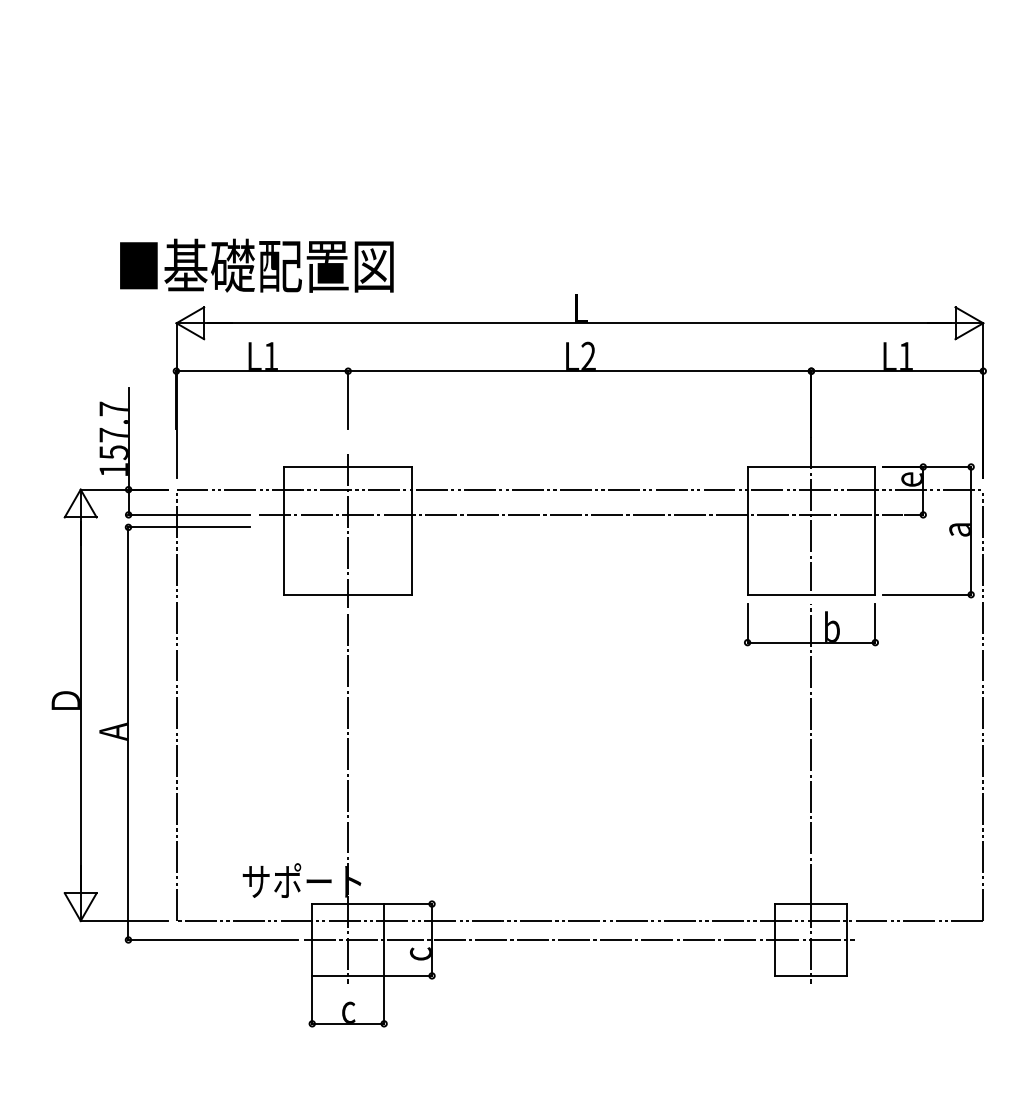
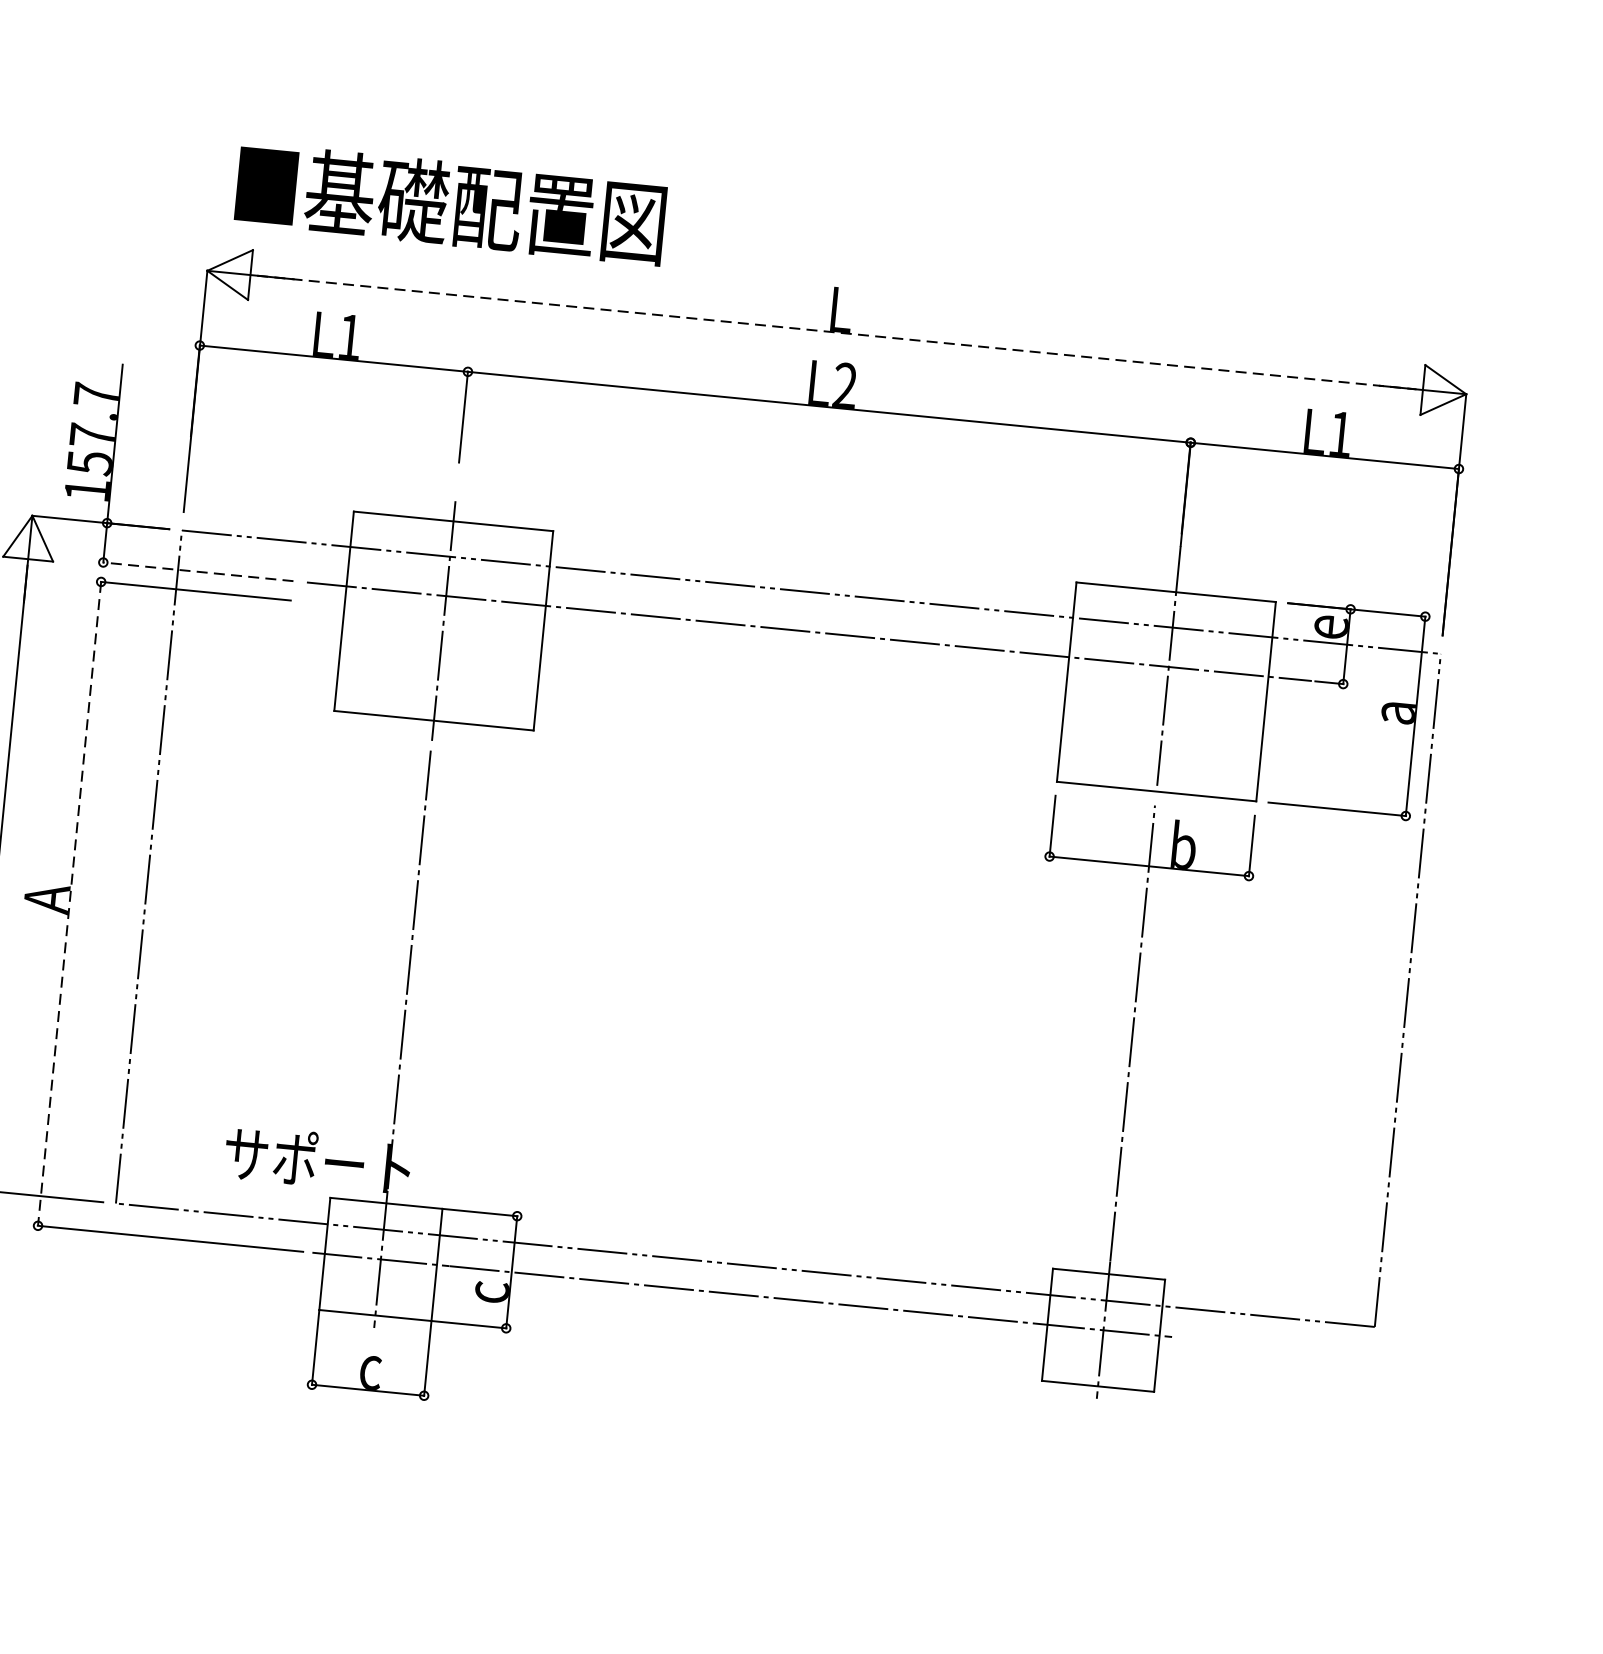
text: (256, 265) -> (450, 203), moved
line: (580, 323) -> (837, 333), solid -> dashed
line: (188, 514) -> (196, 571), solid -> dashed
line: (128, 734) -> (69, 905), solid -> dashed

